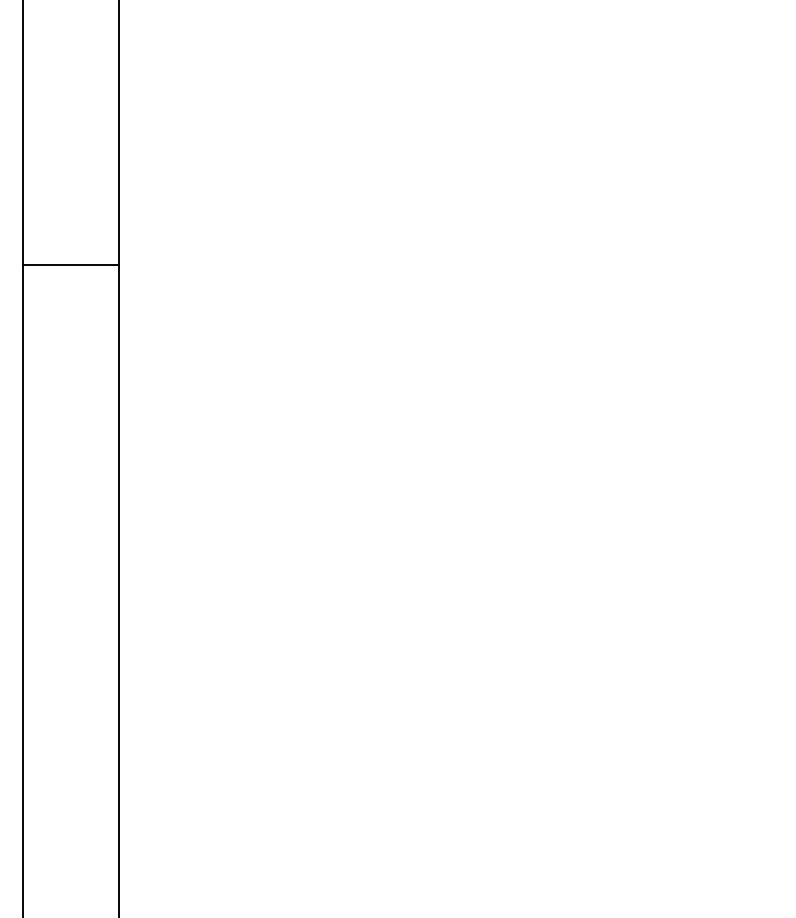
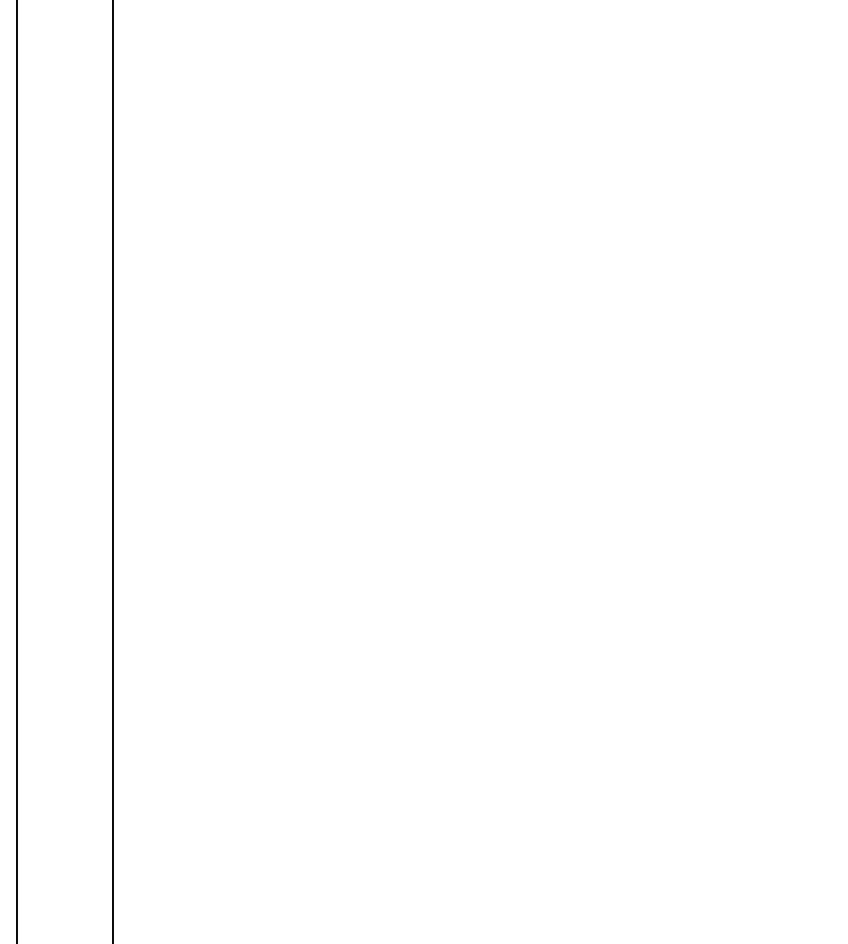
line: (71, 265) -> (65, 312), removed

